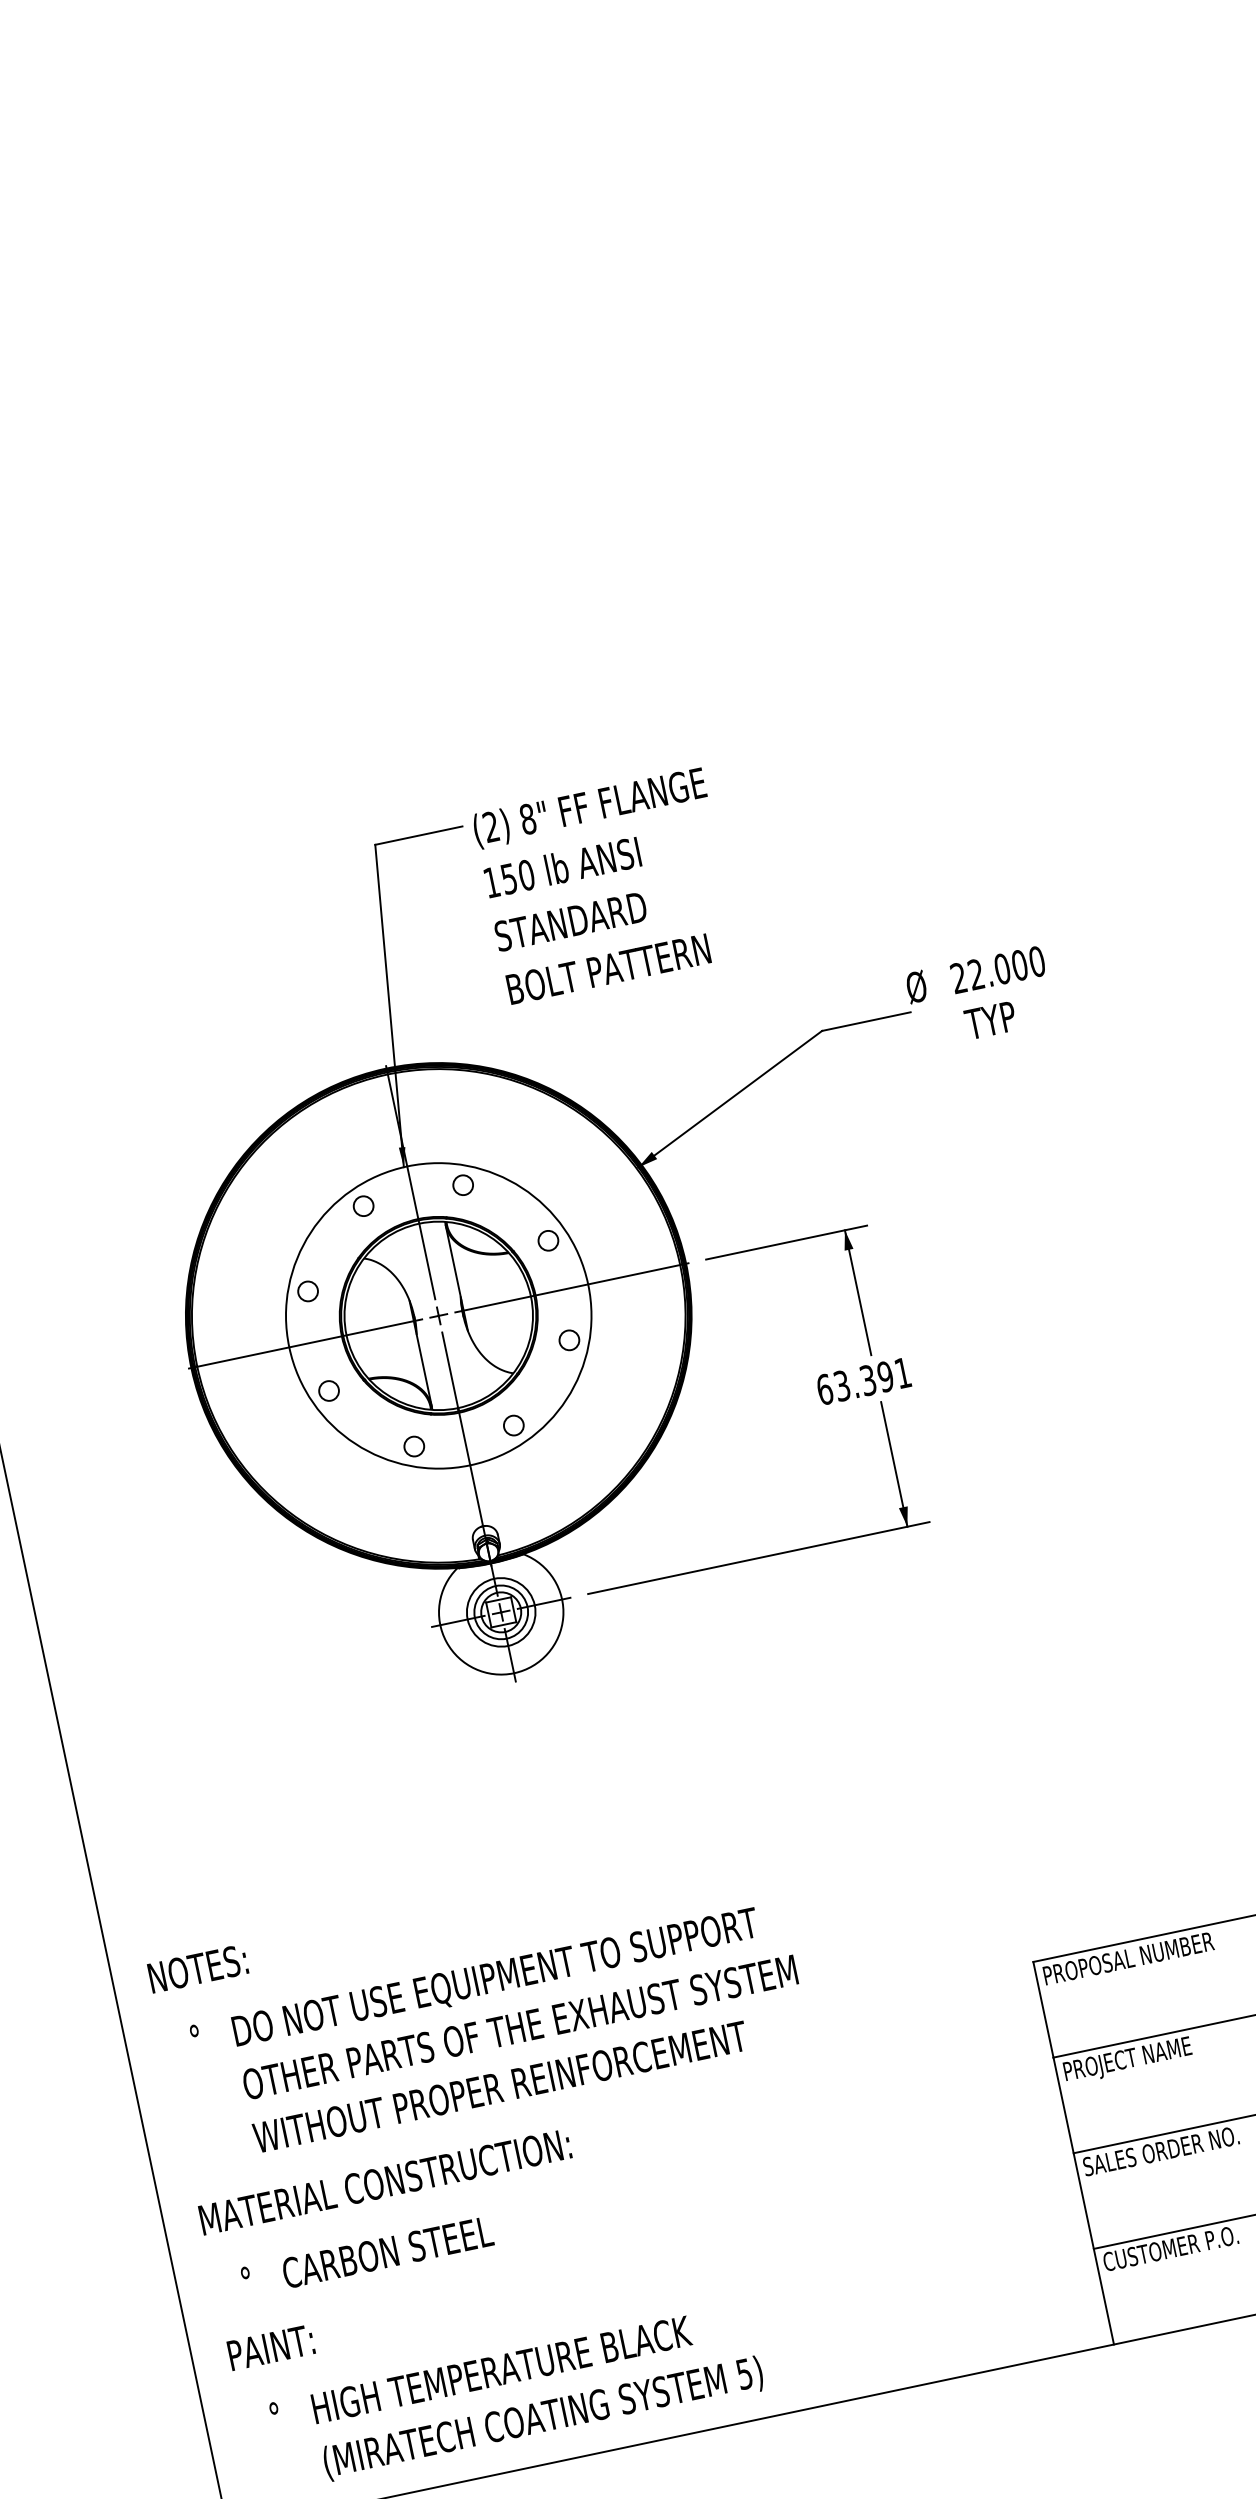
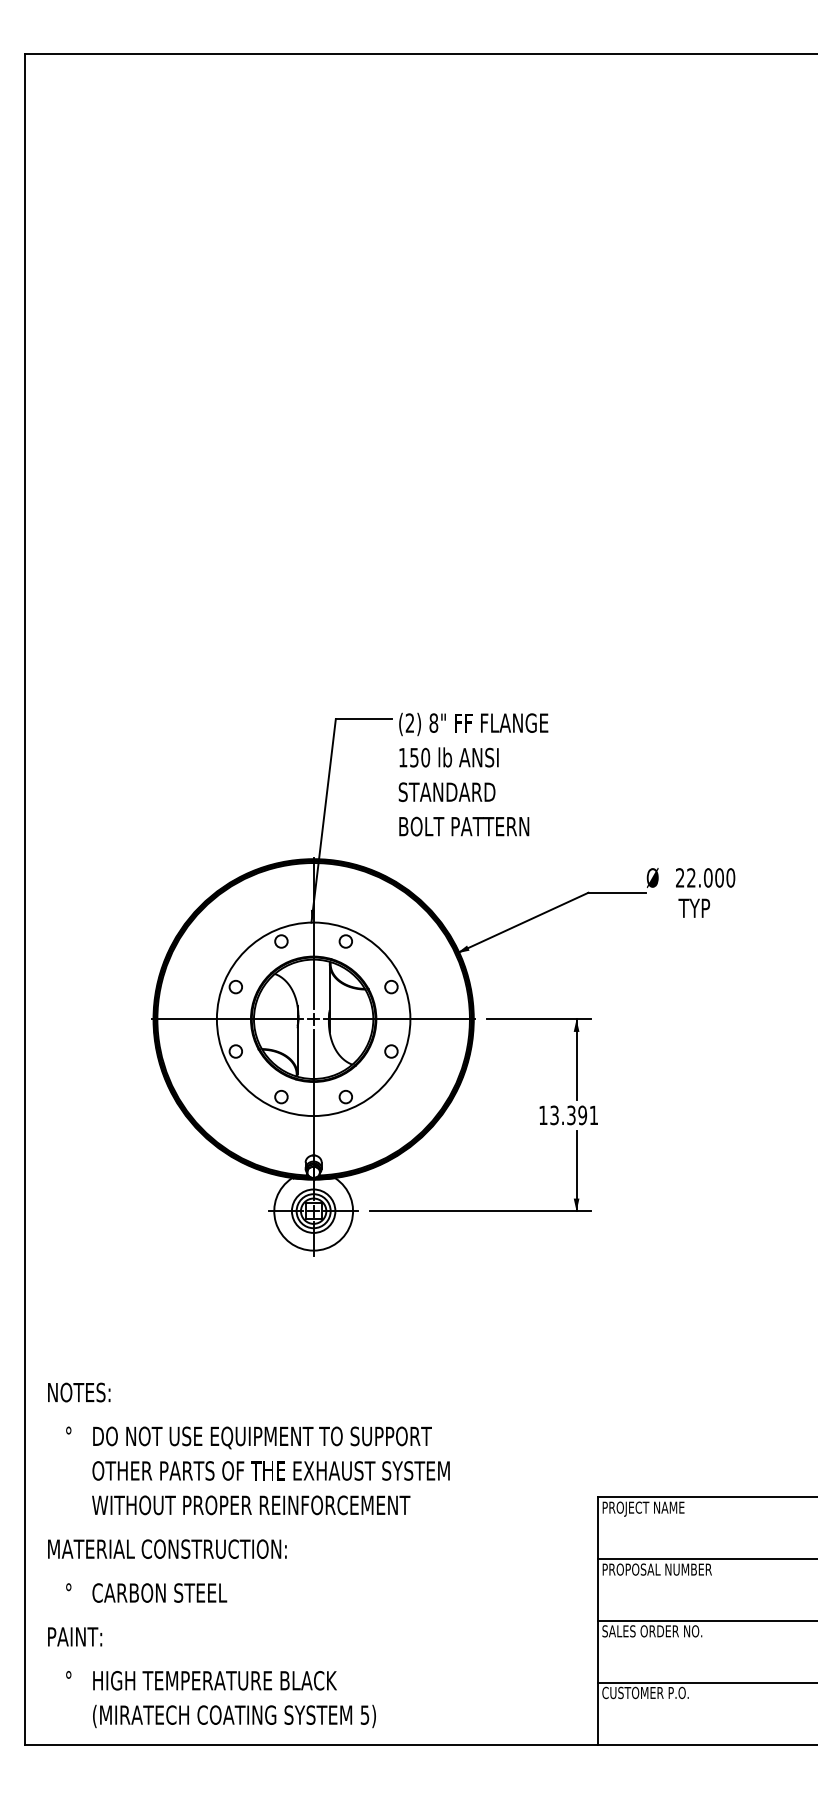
text: (825, 1389) -> (543, 1115), 63.391 -> 13.391
text: (1144, 1956) -> (667, 1508), PROPOSAL NUMBER -> PROJECT NAME
text: (1164, 2052) -> (667, 1570), PROJECT NAME -> PROPOSAL NUMBER

